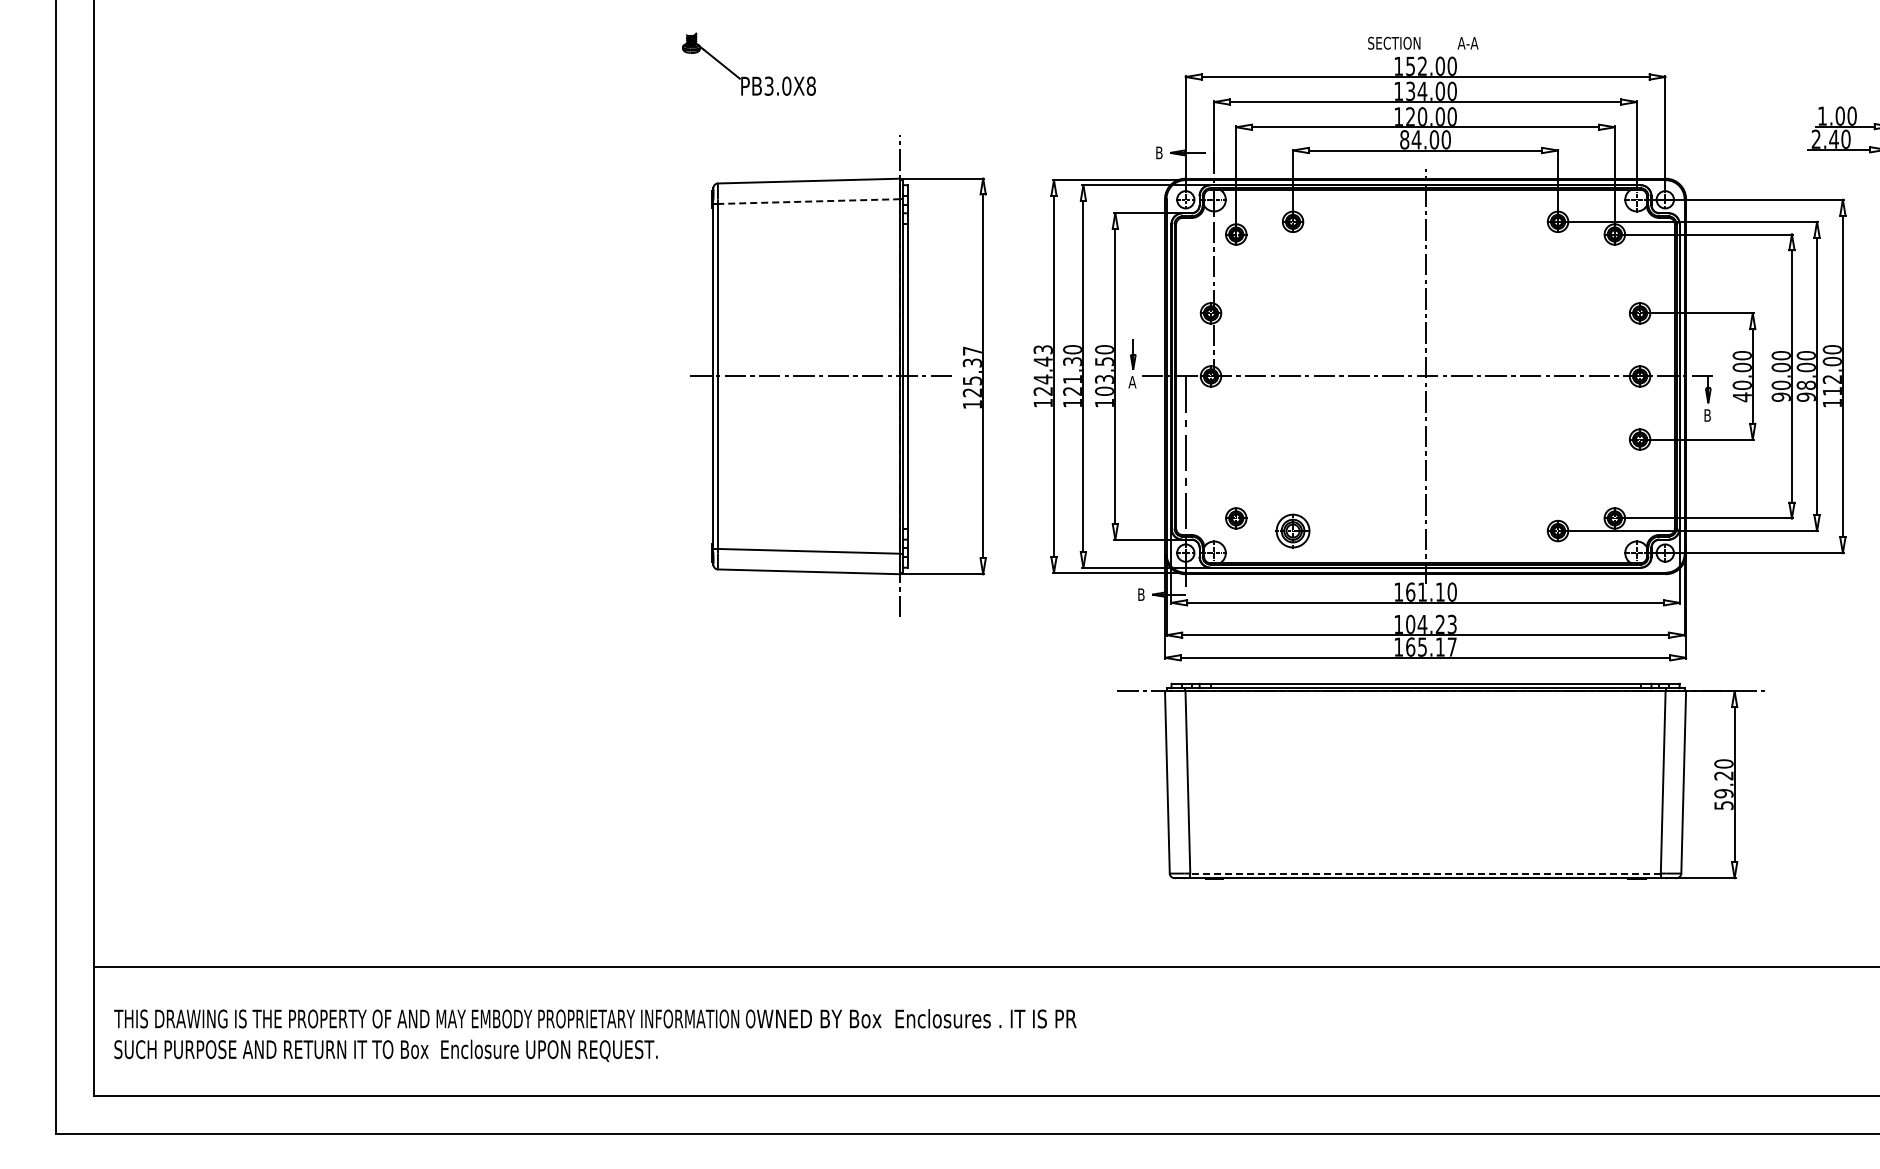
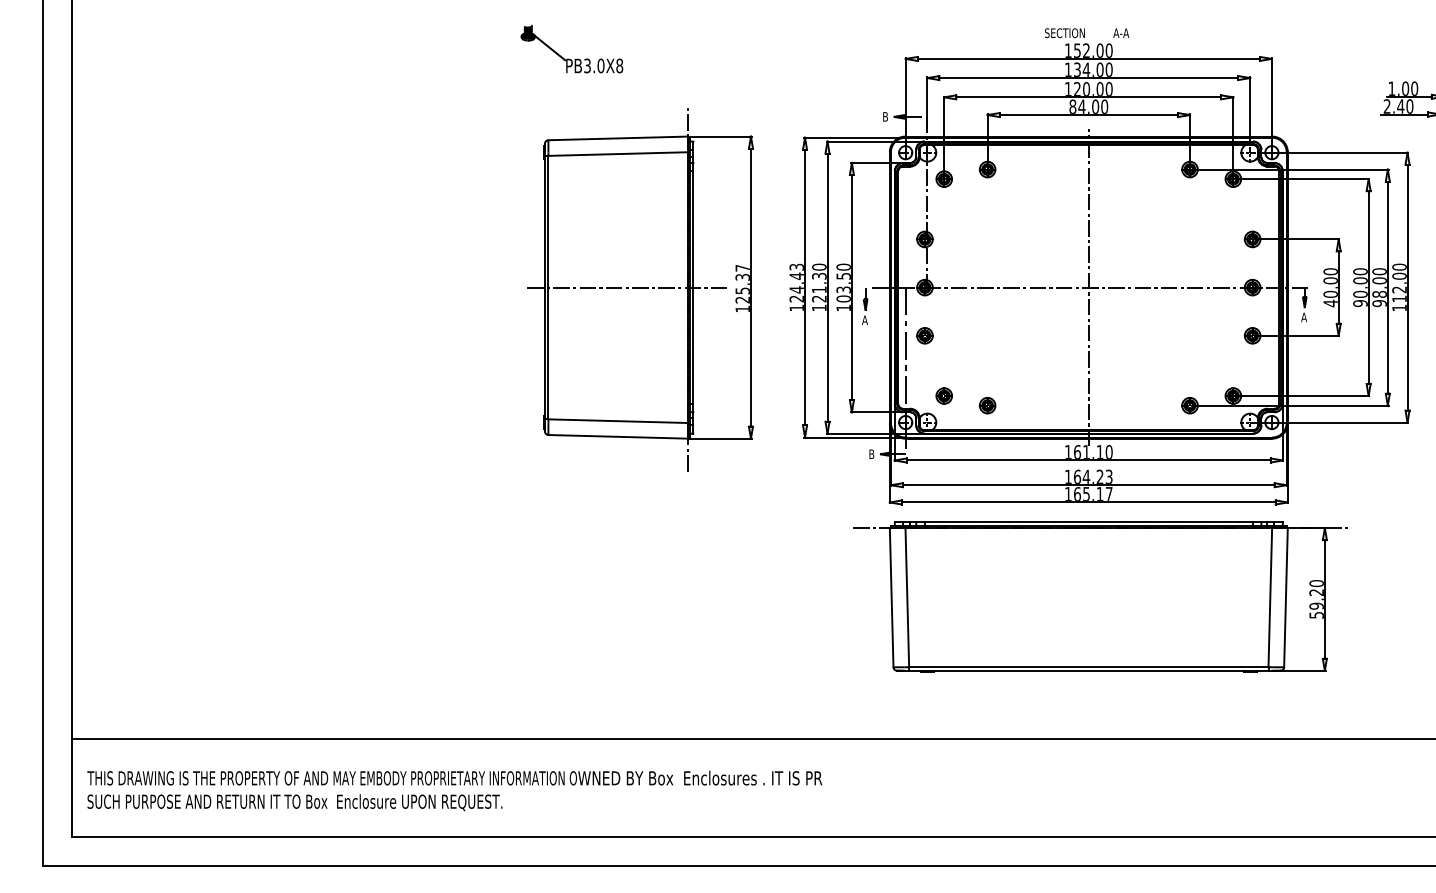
line: (808, 201) -> (617, 154), dashed -> solid
part: (1132, 363) -> (865, 305), moved
text: (1707, 415) -> (1304, 317), B -> A
part: (1210, 439) -> (924, 335), added
part: (1292, 530) -> (987, 405), size x0.62
text: (1410, 623) -> (1077, 476), 104.23 -> 164.23
line: (1425, 873) -> (1088, 667), dashed -> solid

